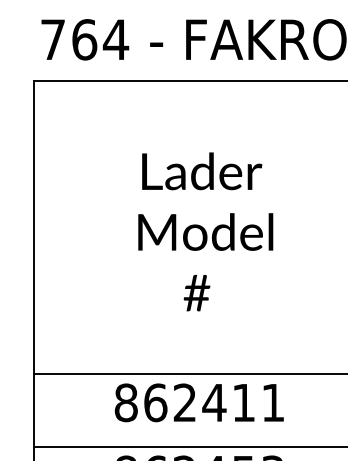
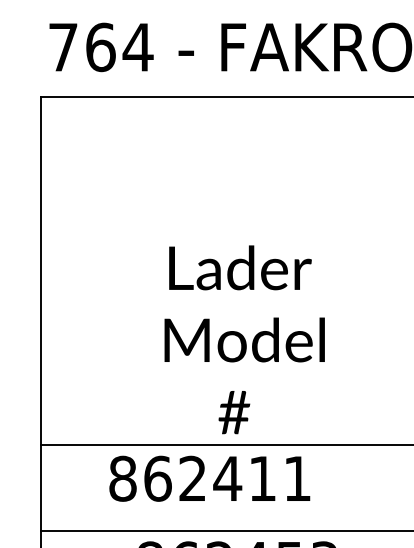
text: (205, 231) -> (244, 339), moved
text: (198, 402) -> (208, 478), moved

